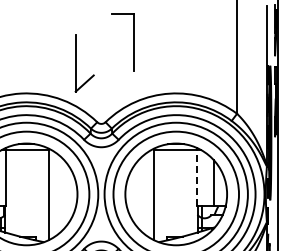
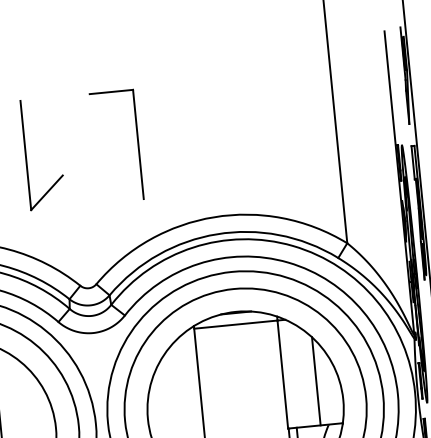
part: (133, 42) -> (136, 145), moved
part: (76, 63) -> (27, 155), moved
line: (197, 177) -> (283, 373), dashed -> solid

